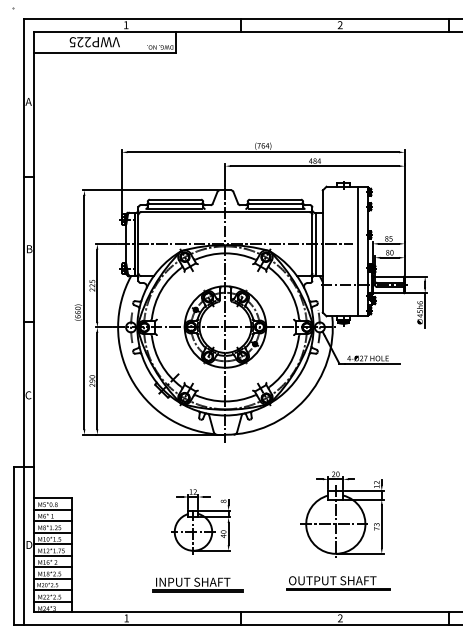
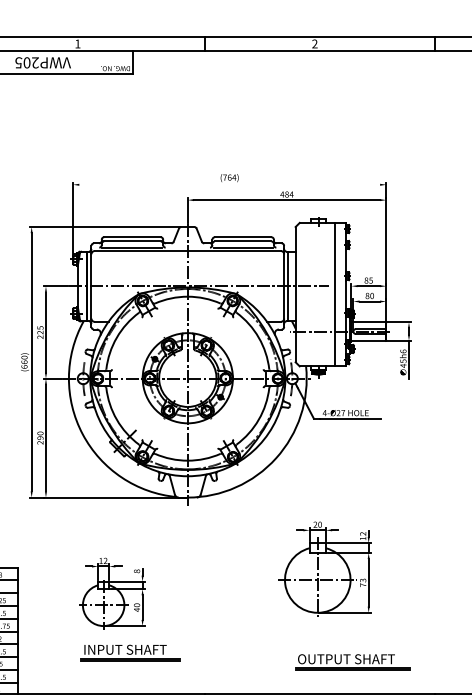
text: (80, 42) -> (27, 63), VWP225 -> VWP205
line: (263, 152) -> (229, 184), removed
part: (342, 514) -> (325, 569), moved
part: (200, 521) -> (111, 593), moved
part: (338, 583) -> (352, 662), moved
part: (197, 584) -> (130, 652), moved

